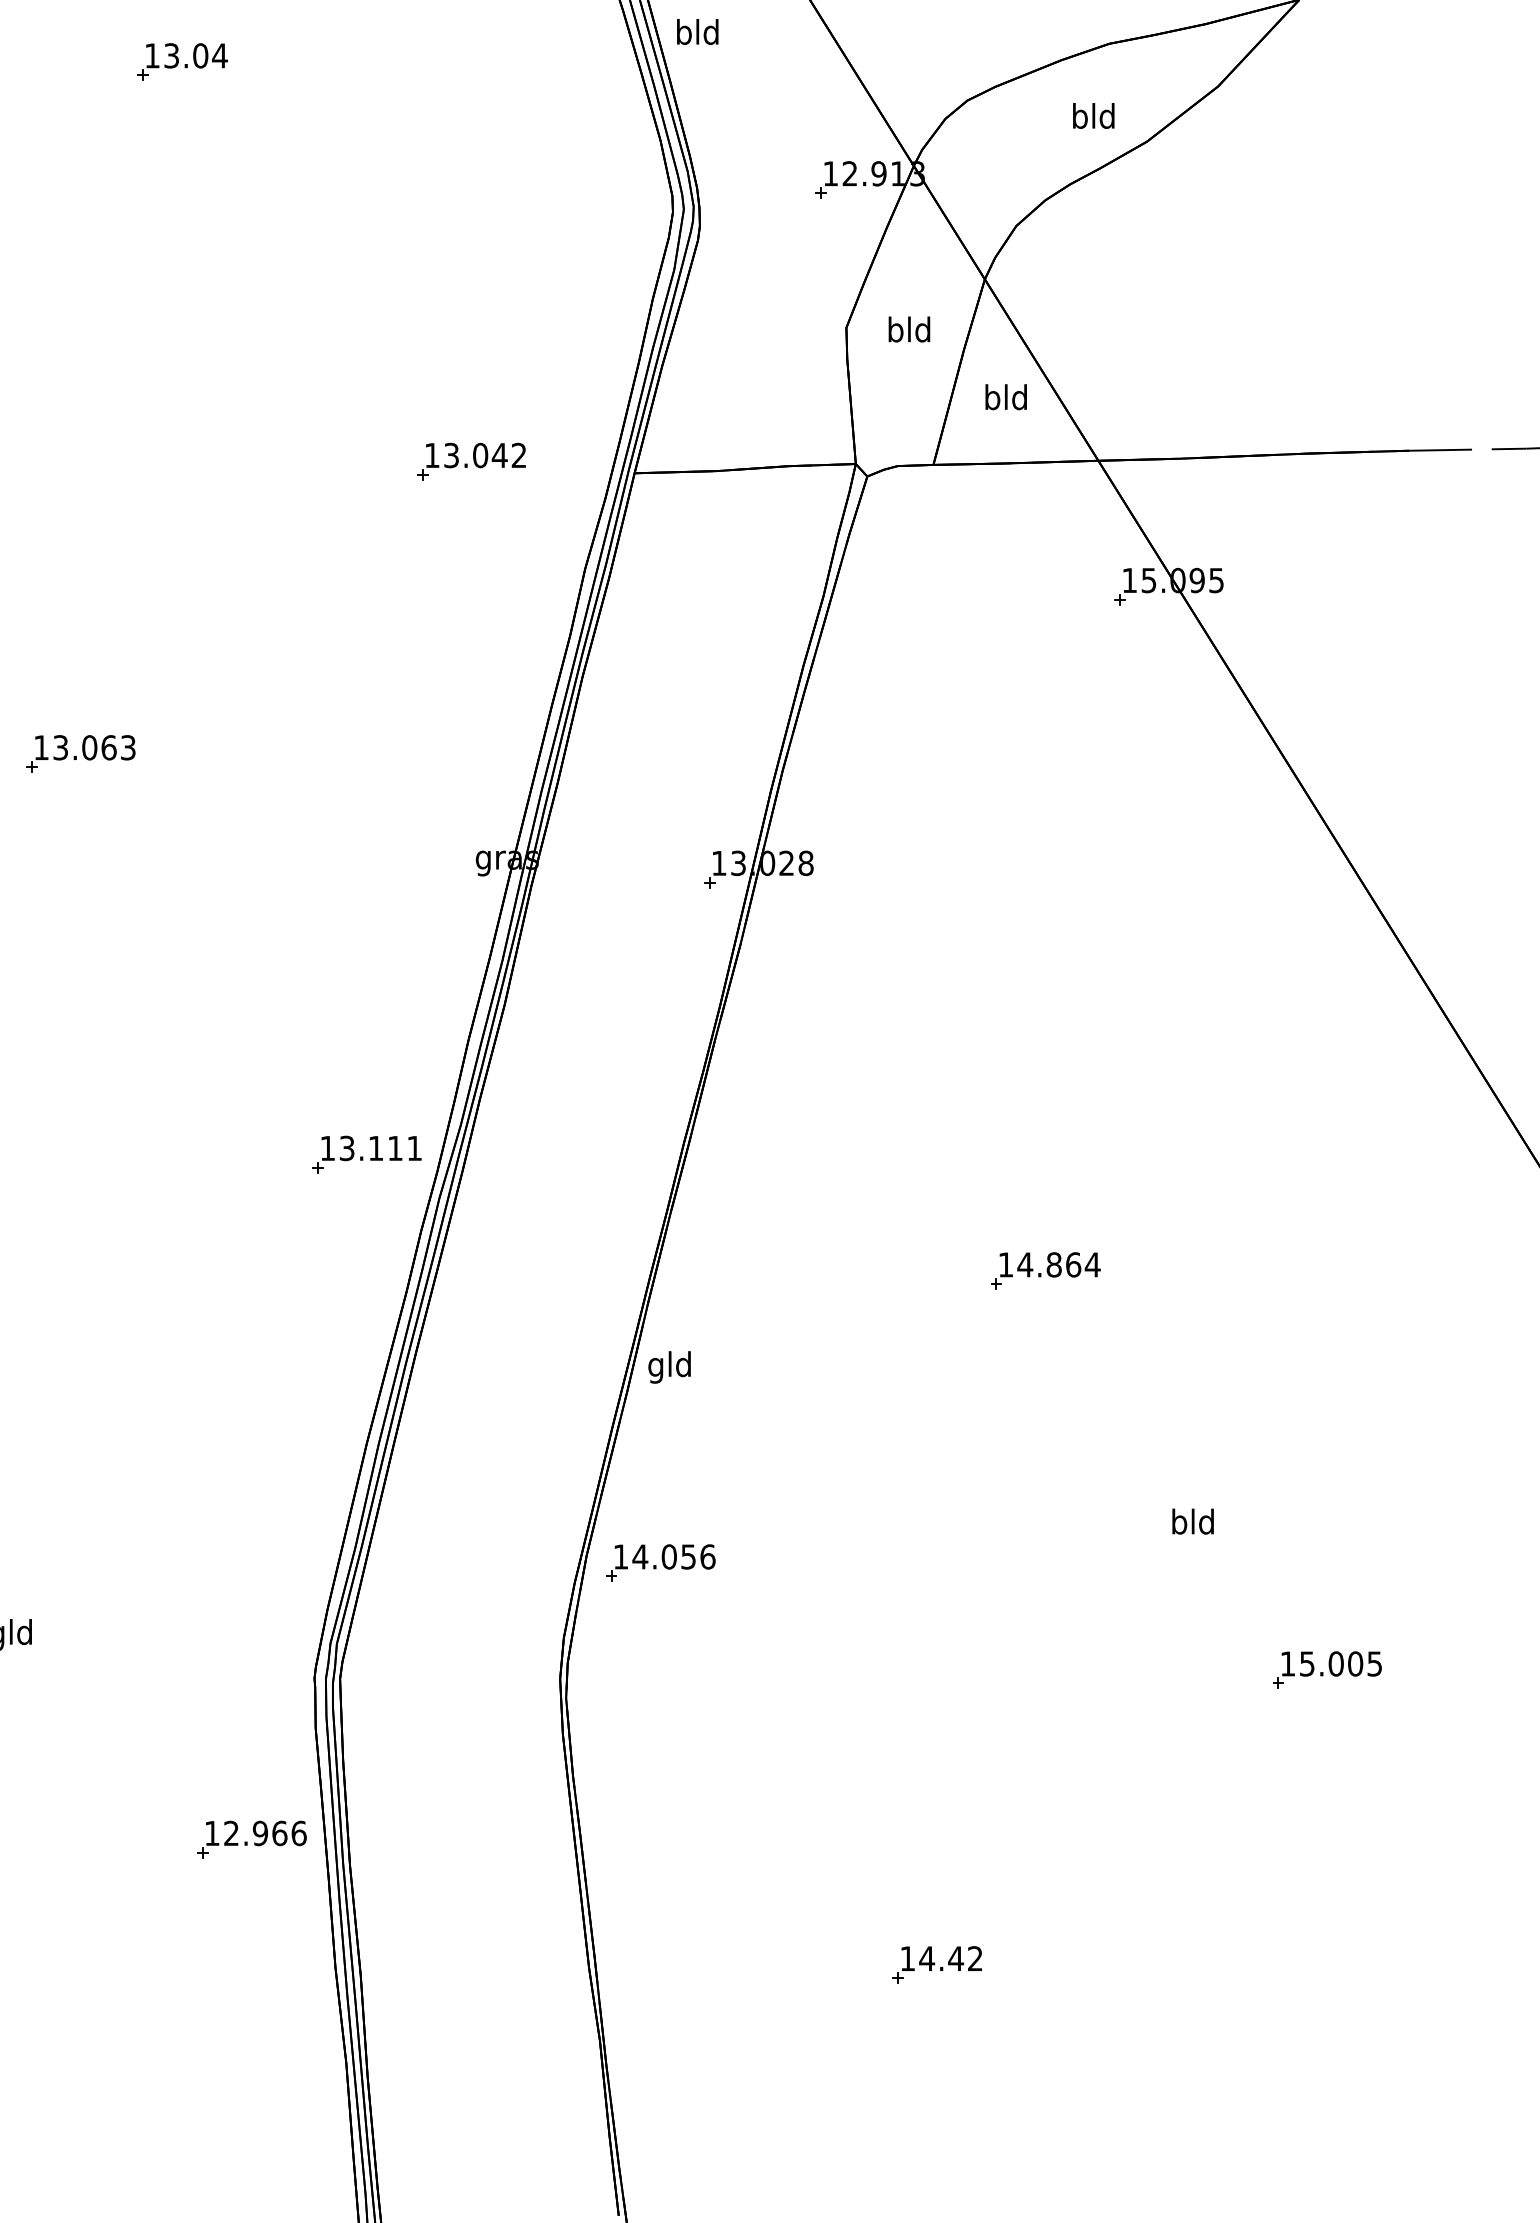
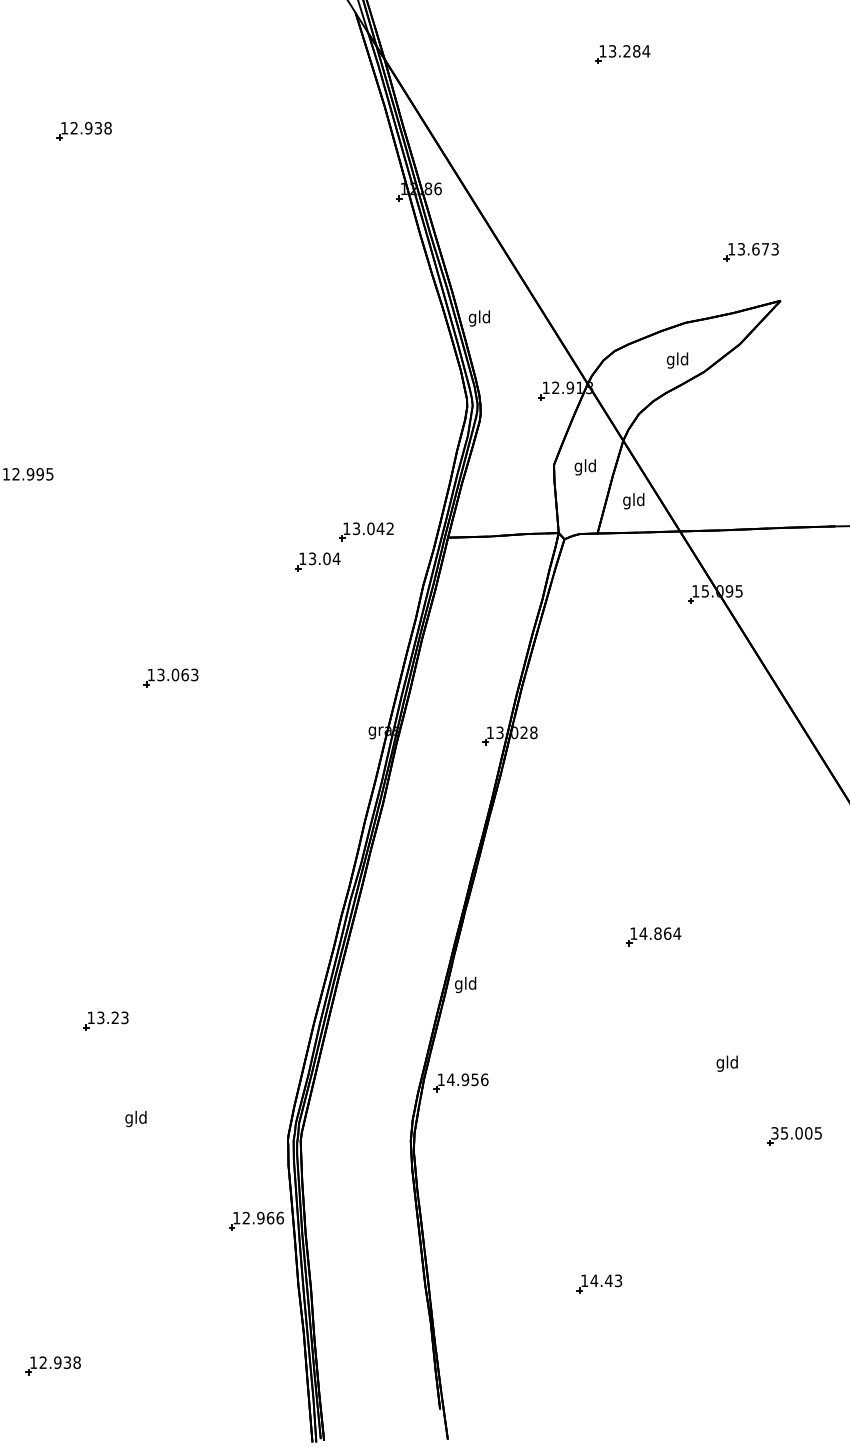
text: (683, 35) -> (472, 318), bld -> gld
part: (181, 61) -> (317, 561), moved
text: (1079, 119) -> (670, 360), bld -> gld
text: (895, 332) -> (578, 467), bld -> gld
text: (991, 400) -> (626, 501), bld -> gld
part: (365, 1154) -> (313, 878), removed
text: (1179, 1524) -> (720, 1063), bld -> gld
text: (669, 1558) -> (465, 1080), 14.056 -> 14.956
text: (1287, 1664) -> (774, 1133), 15.005 -> 35.005
text: (975, 1960) -> (618, 1281), 14.42 -> 14.43

